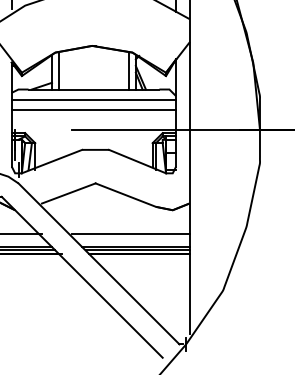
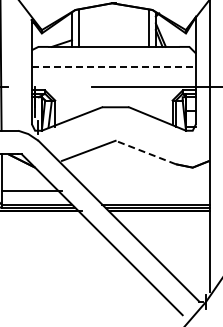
line: (93, 99) -> (113, 56), removed
line: (94, 109) -> (114, 66), solid -> dashed
line: (125, 194) -> (145, 151), solid -> dashed
line: (130, 233) -> (150, 190), removed

